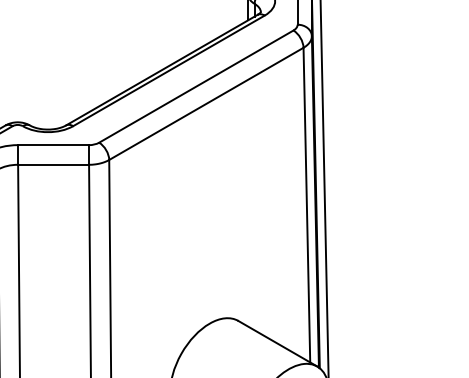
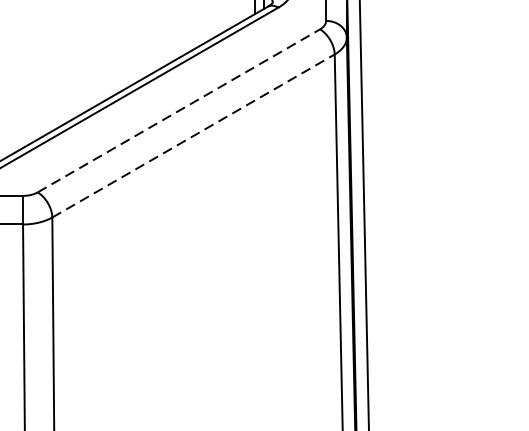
line: (196, 86) -> (179, 110), solid -> dashed
line: (206, 103) -> (193, 135), solid -> dashed

